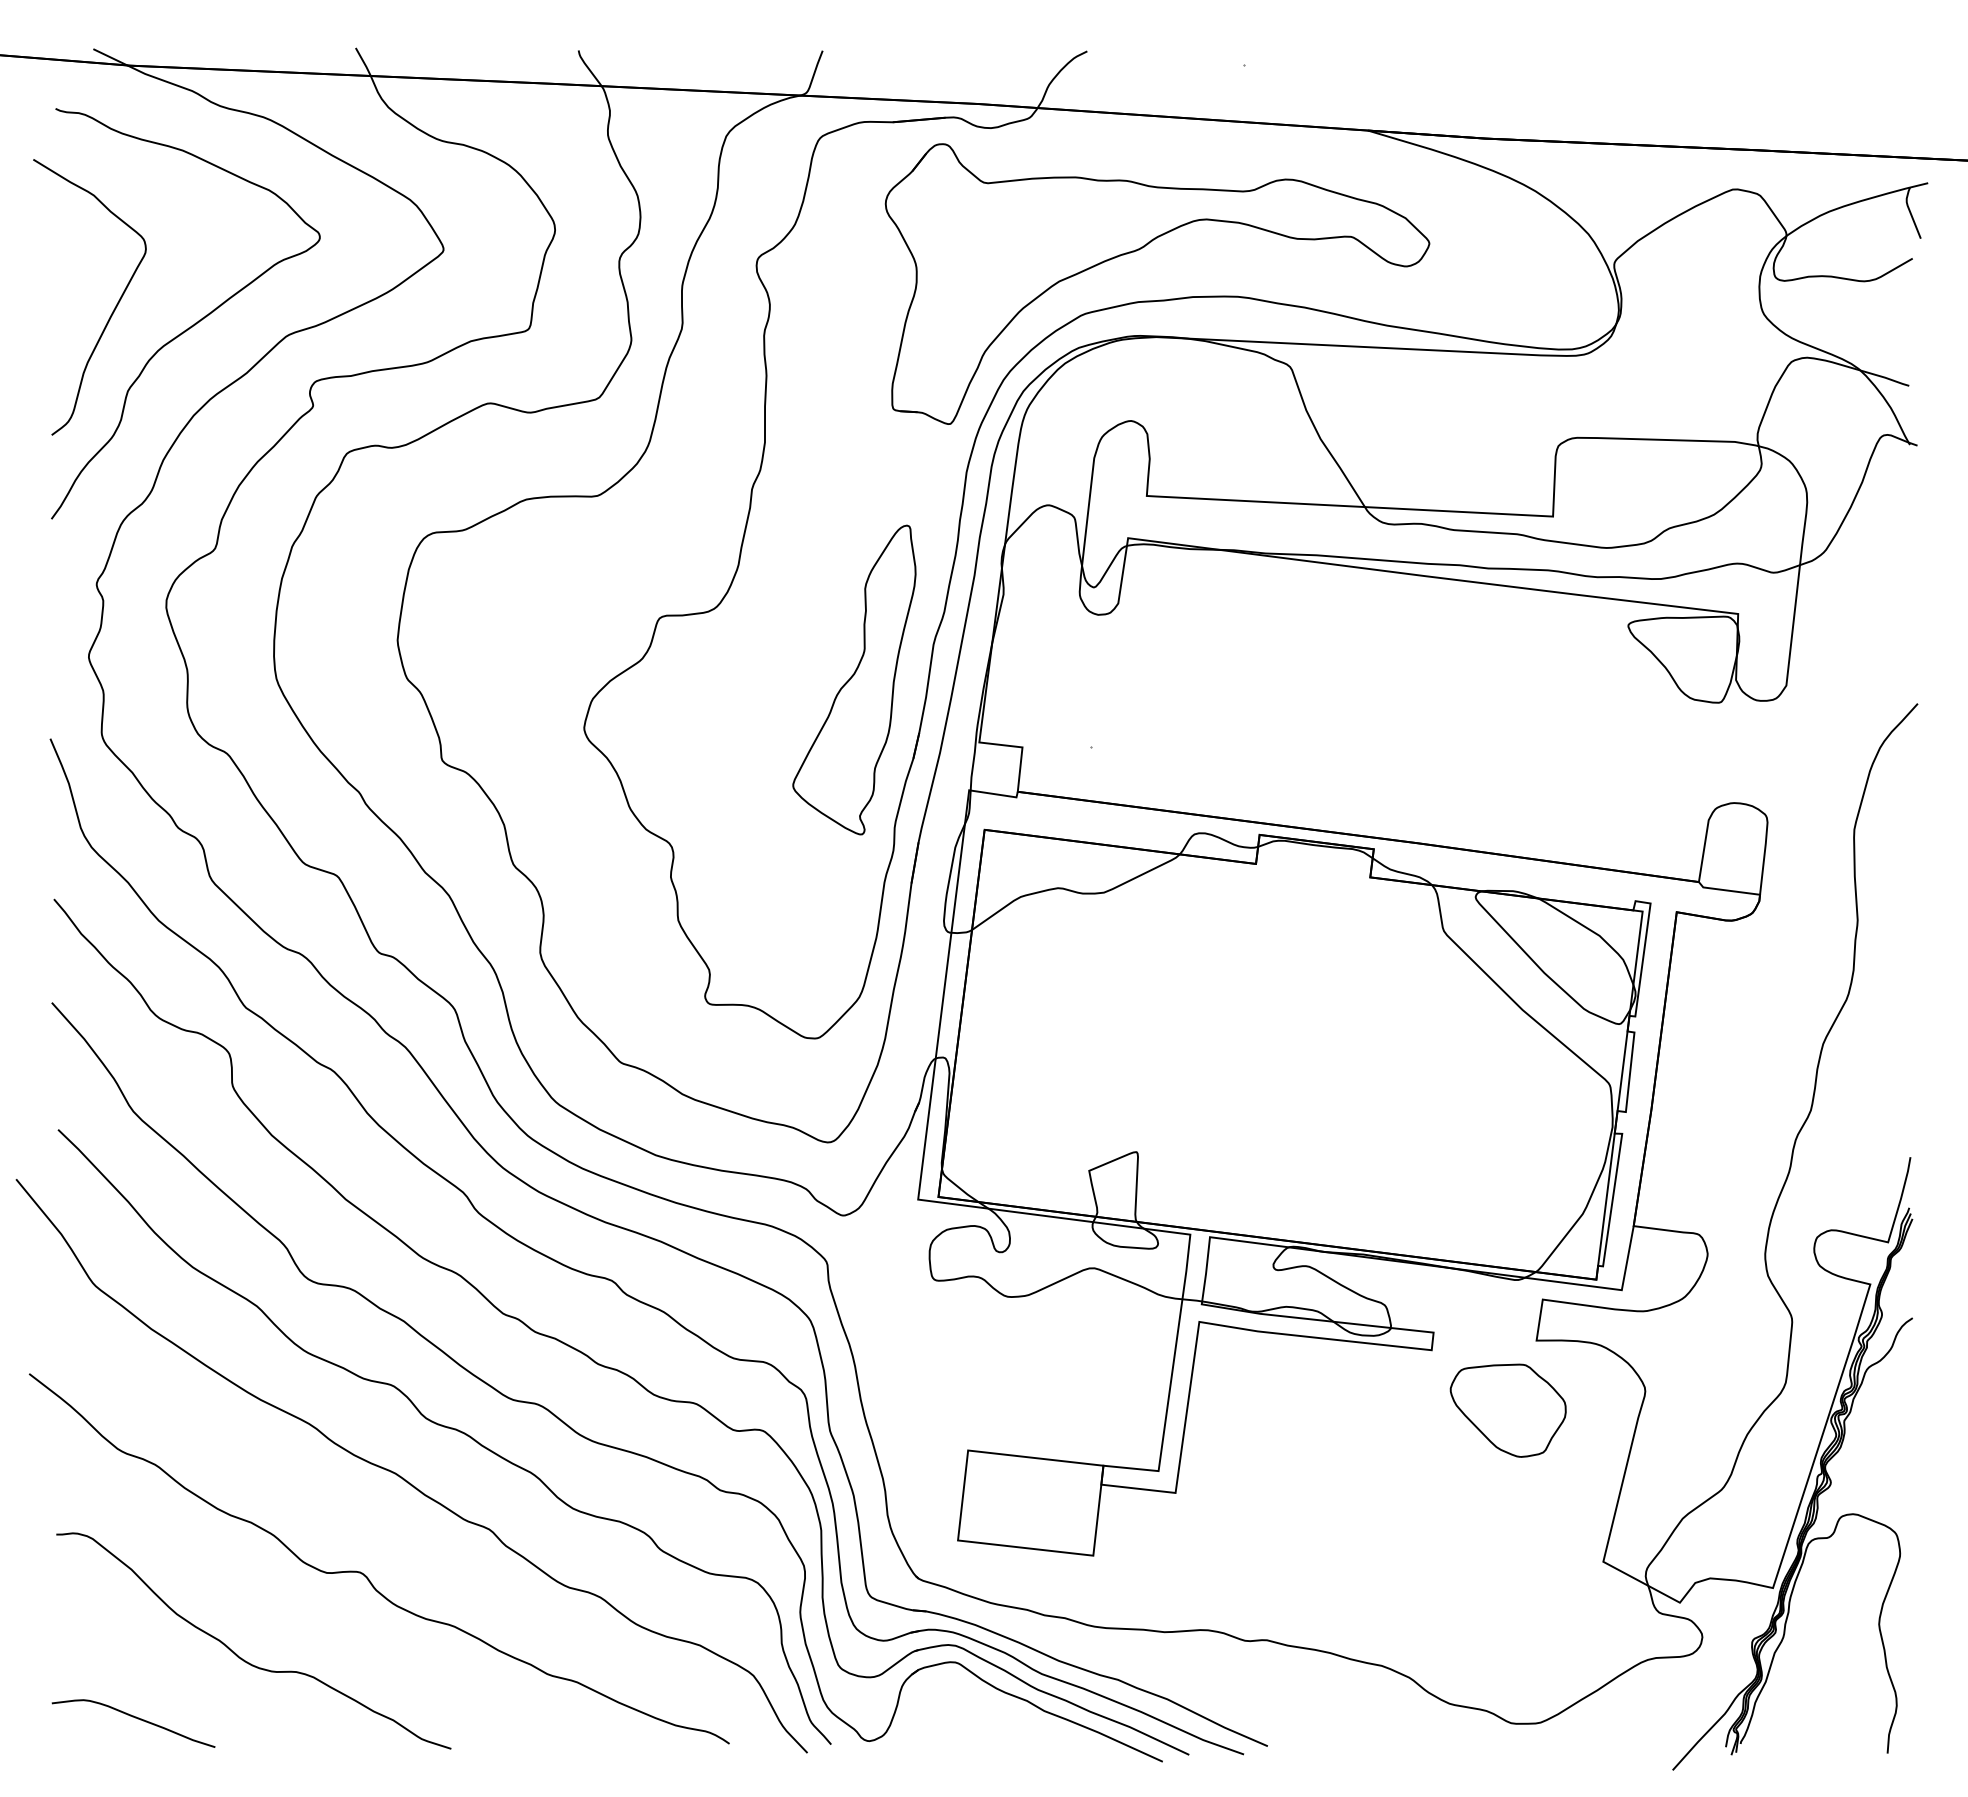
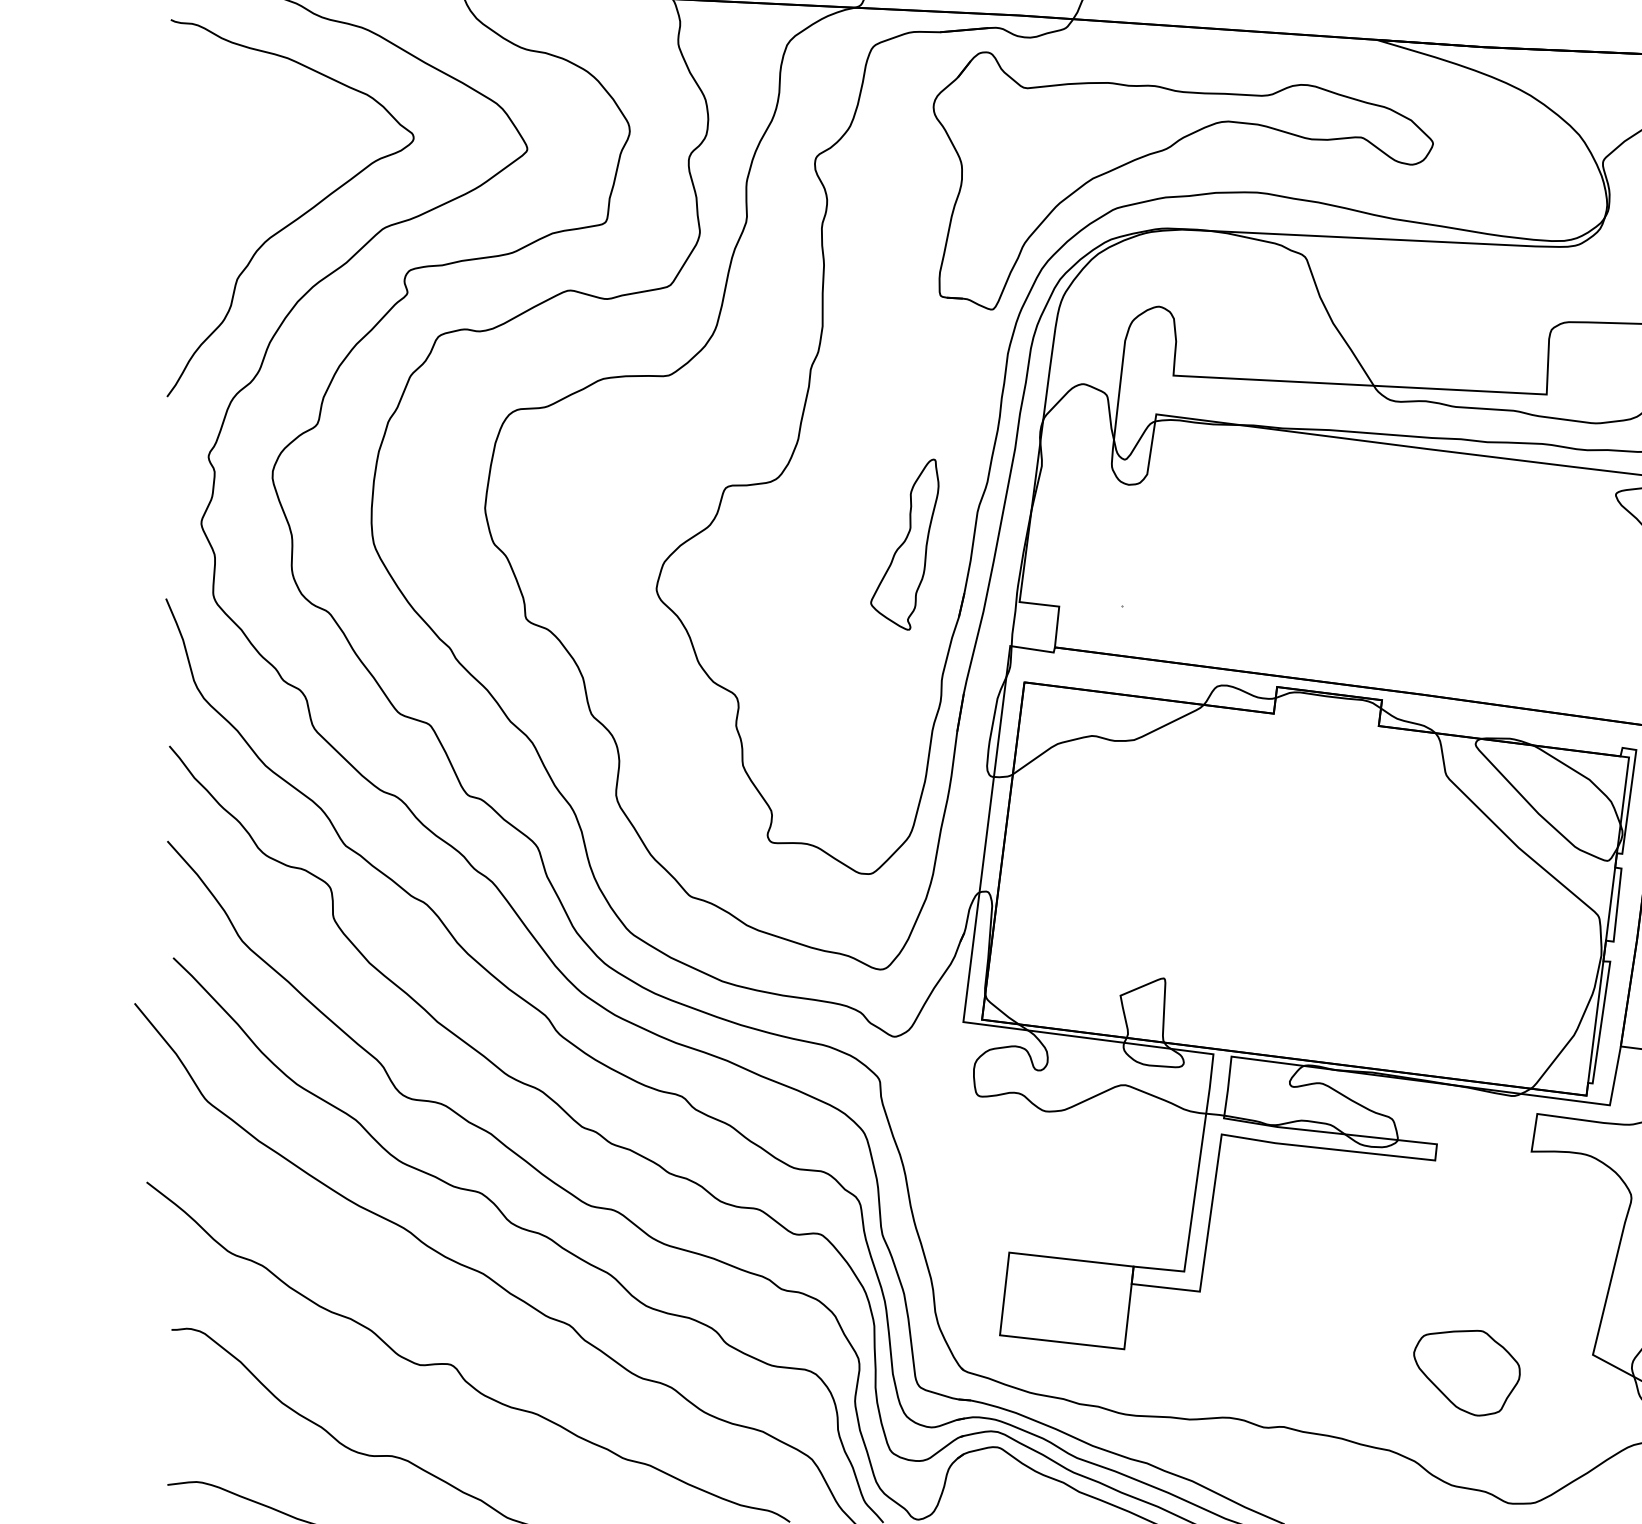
curve: (113, 309) -> (224, 204), removed
part: (854, 679) -> (904, 544), size x0.6
part: (1507, 1410) -> (1466, 1372), moved

